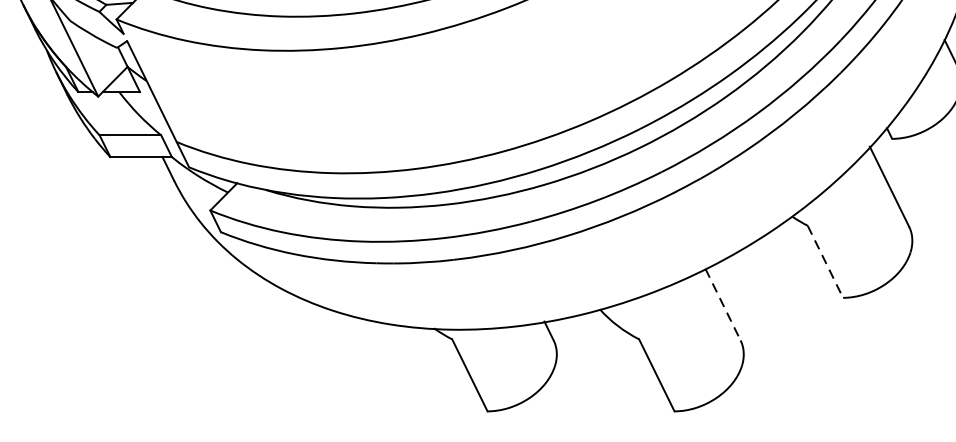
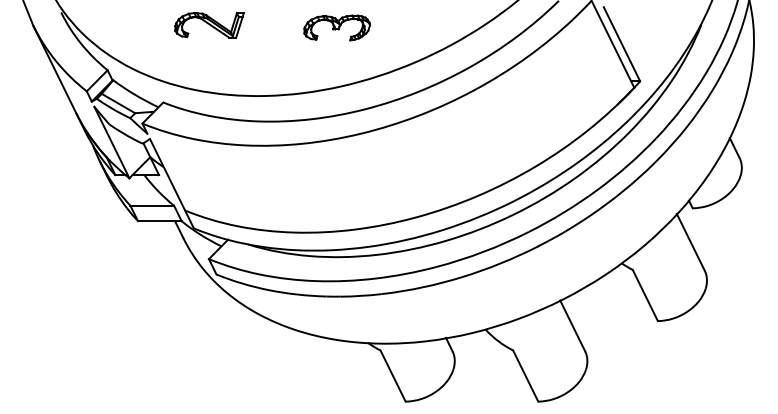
line: (825, 261) -> (645, 295), dashed -> solid
line: (722, 305) -> (572, 326), dashed -> solid

